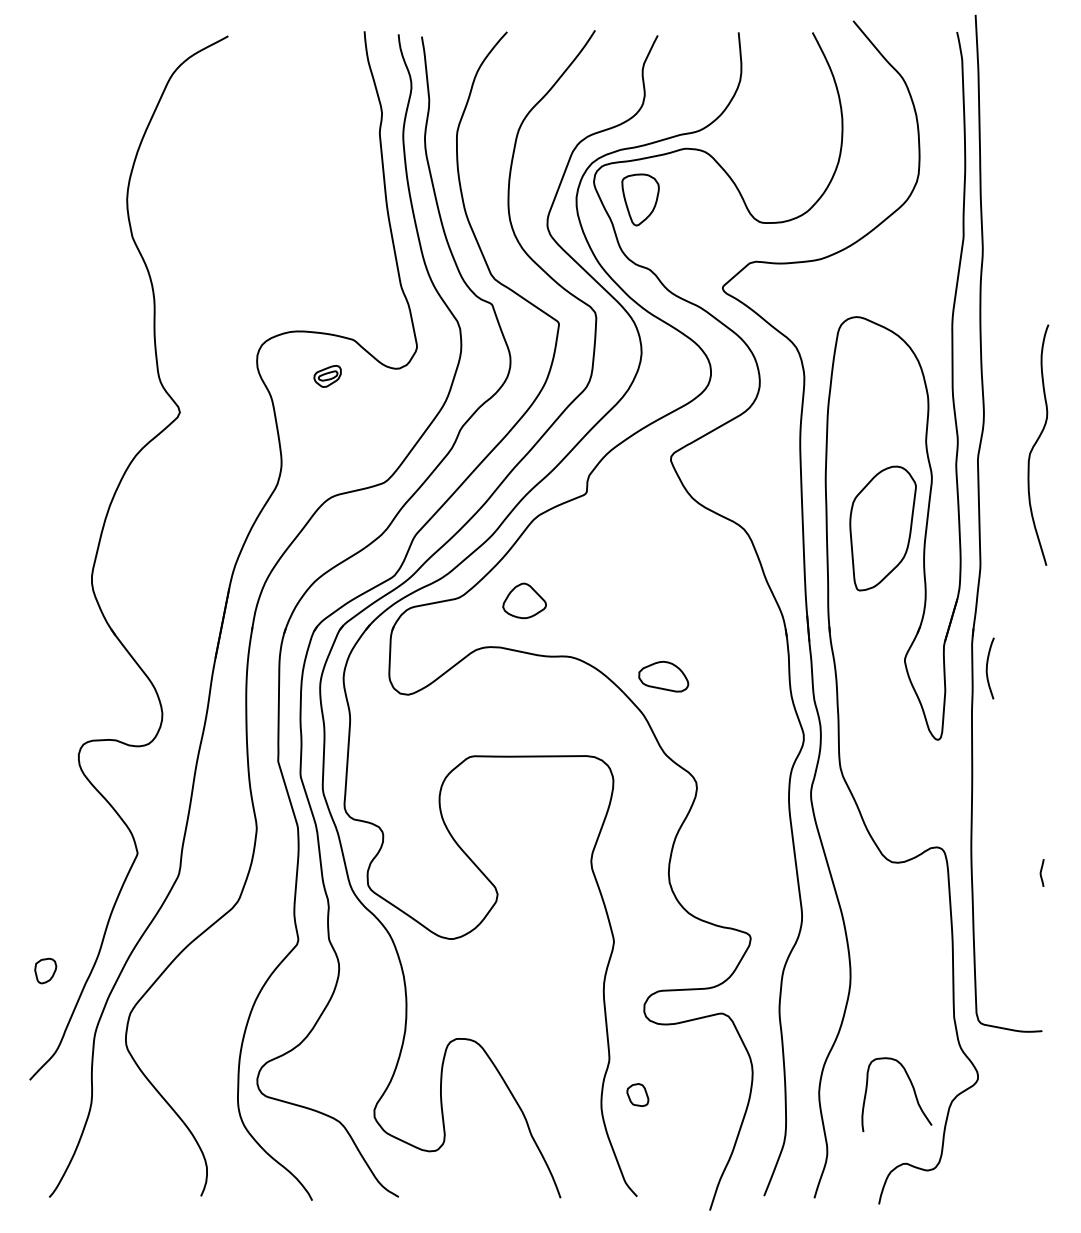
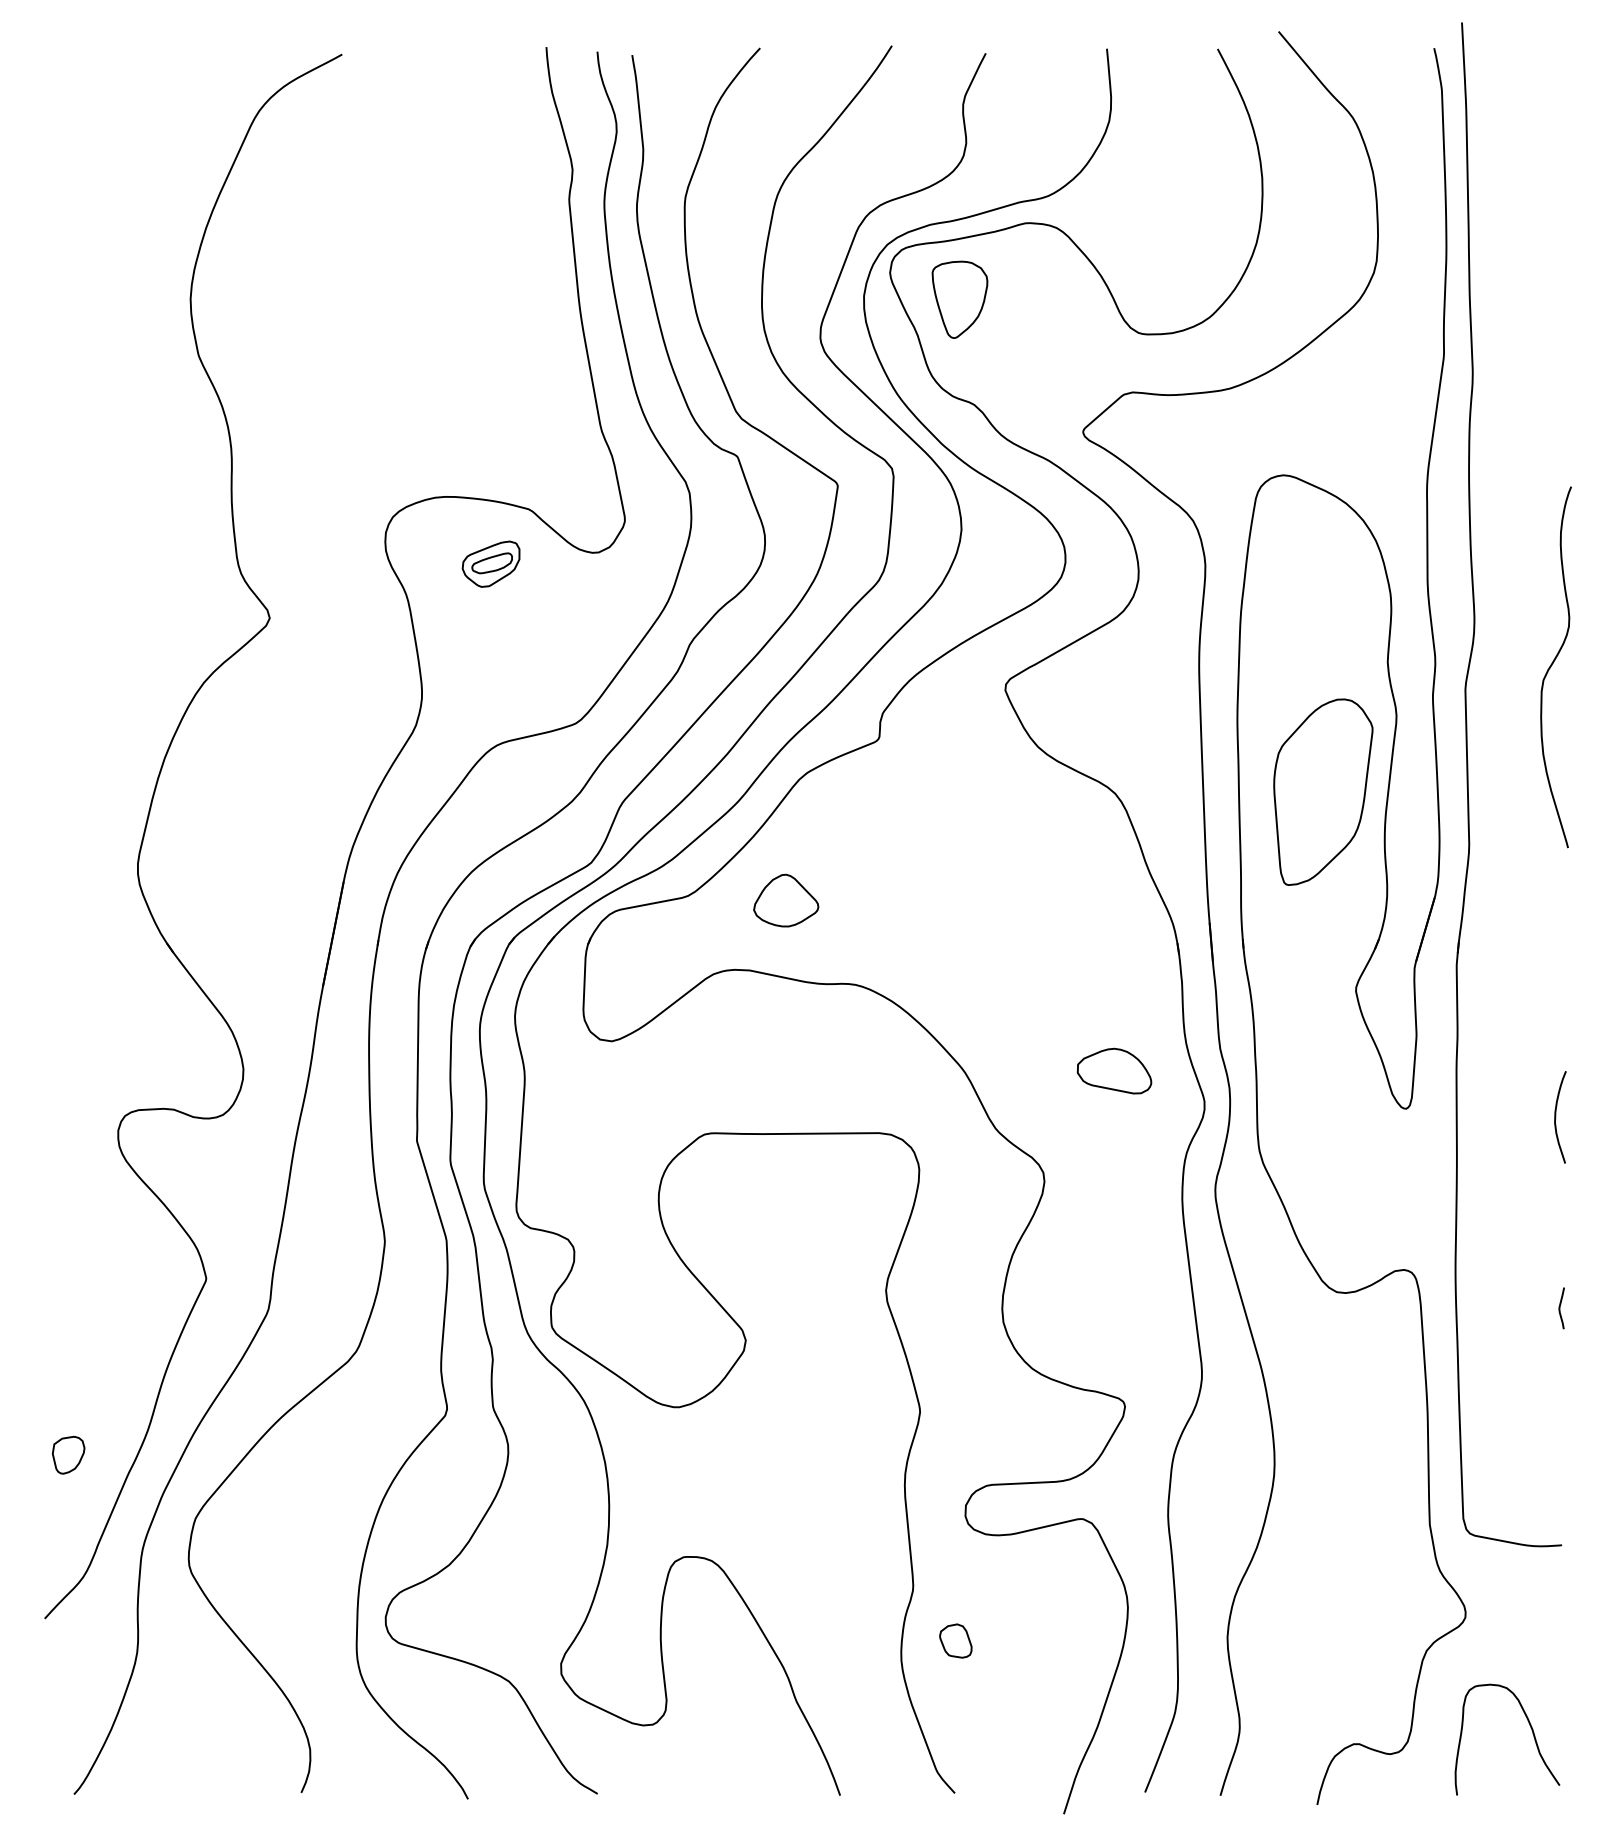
part: (327, 376) -> (490, 564), size x1.43
part: (989, 668) -> (1559, 1117), moved
part: (663, 676) -> (1114, 1070), moved
curve: (911, 1086) -> (1529, 1727), moved

